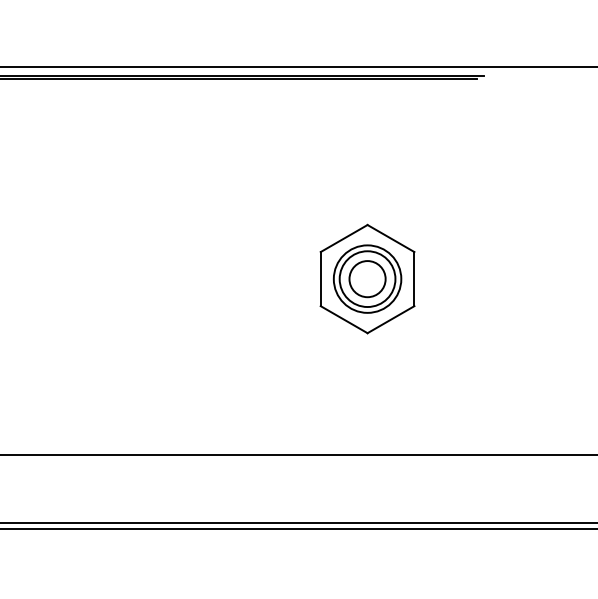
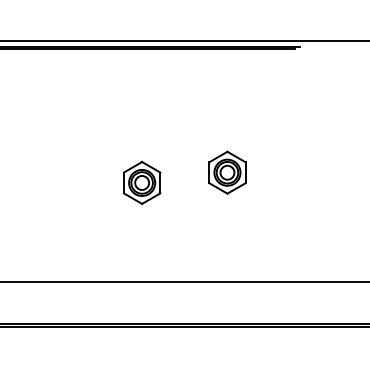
part: (367, 278) -> (227, 172), size x0.62
part: (230, 294) -> (142, 182), added

